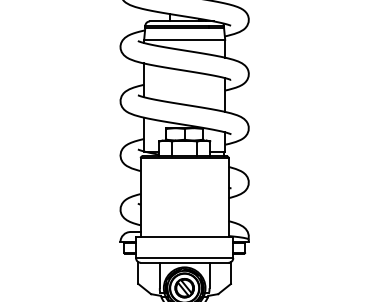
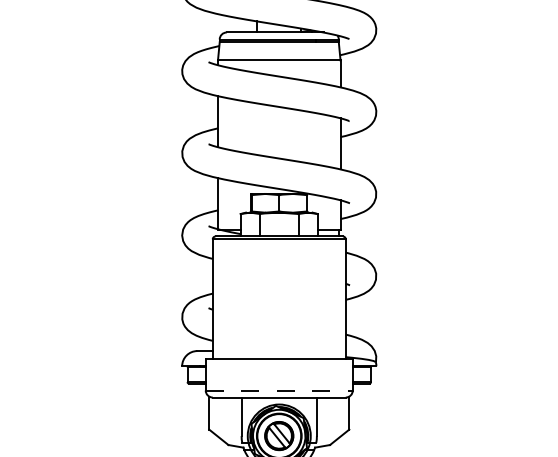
line: (184, 258) -> (279, 391), solid -> dashed

